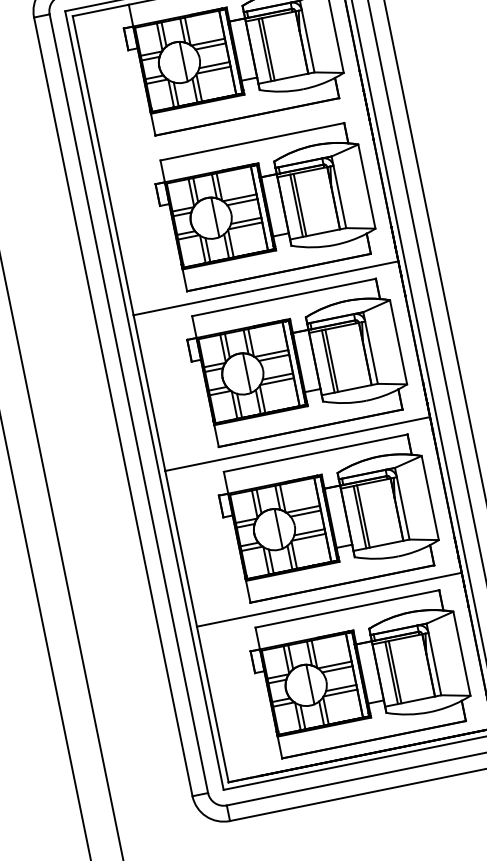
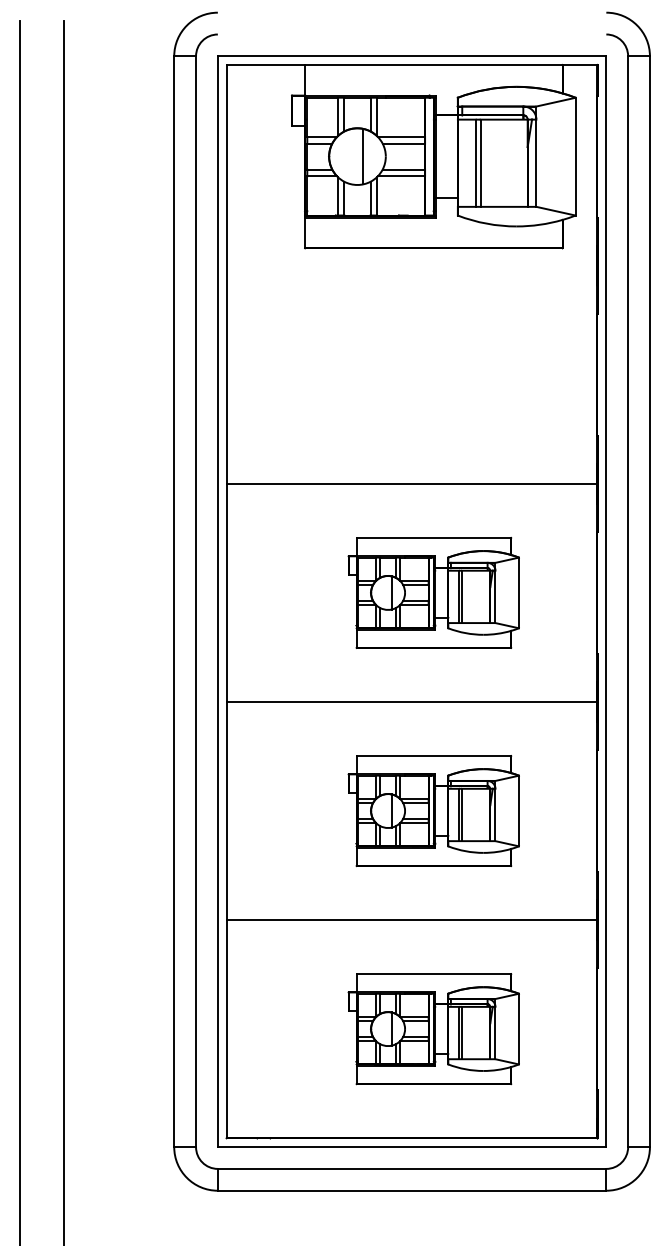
part: (265, 207) -> (433, 374), removed
part: (297, 362) -> (433, 592), size x0.6
part: (328, 518) -> (433, 810), size x0.6
part: (360, 673) -> (433, 1028), size x0.6

